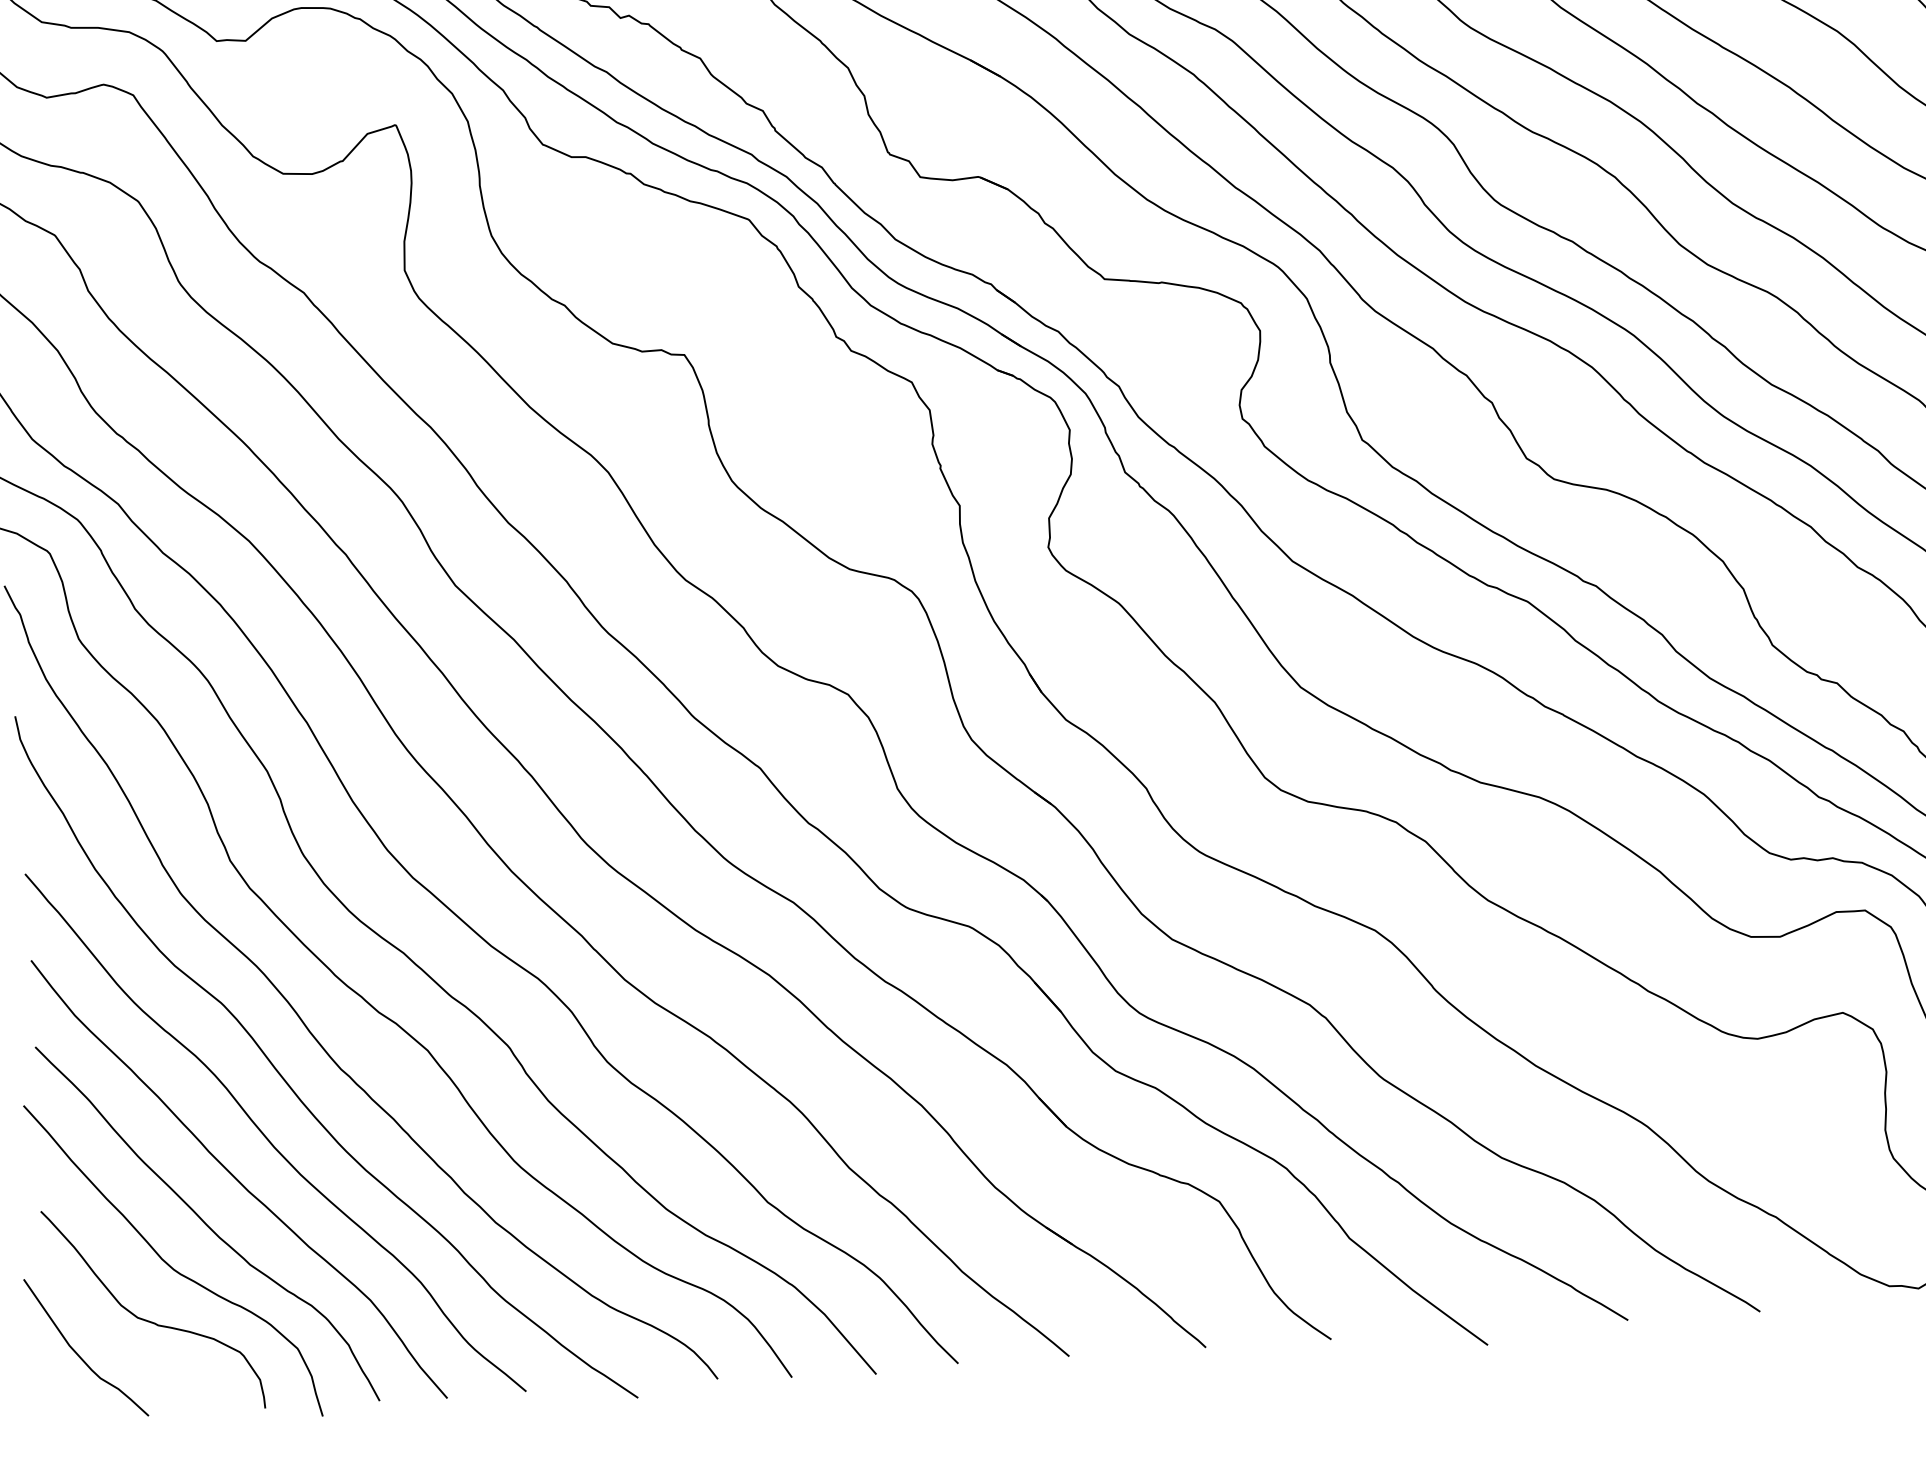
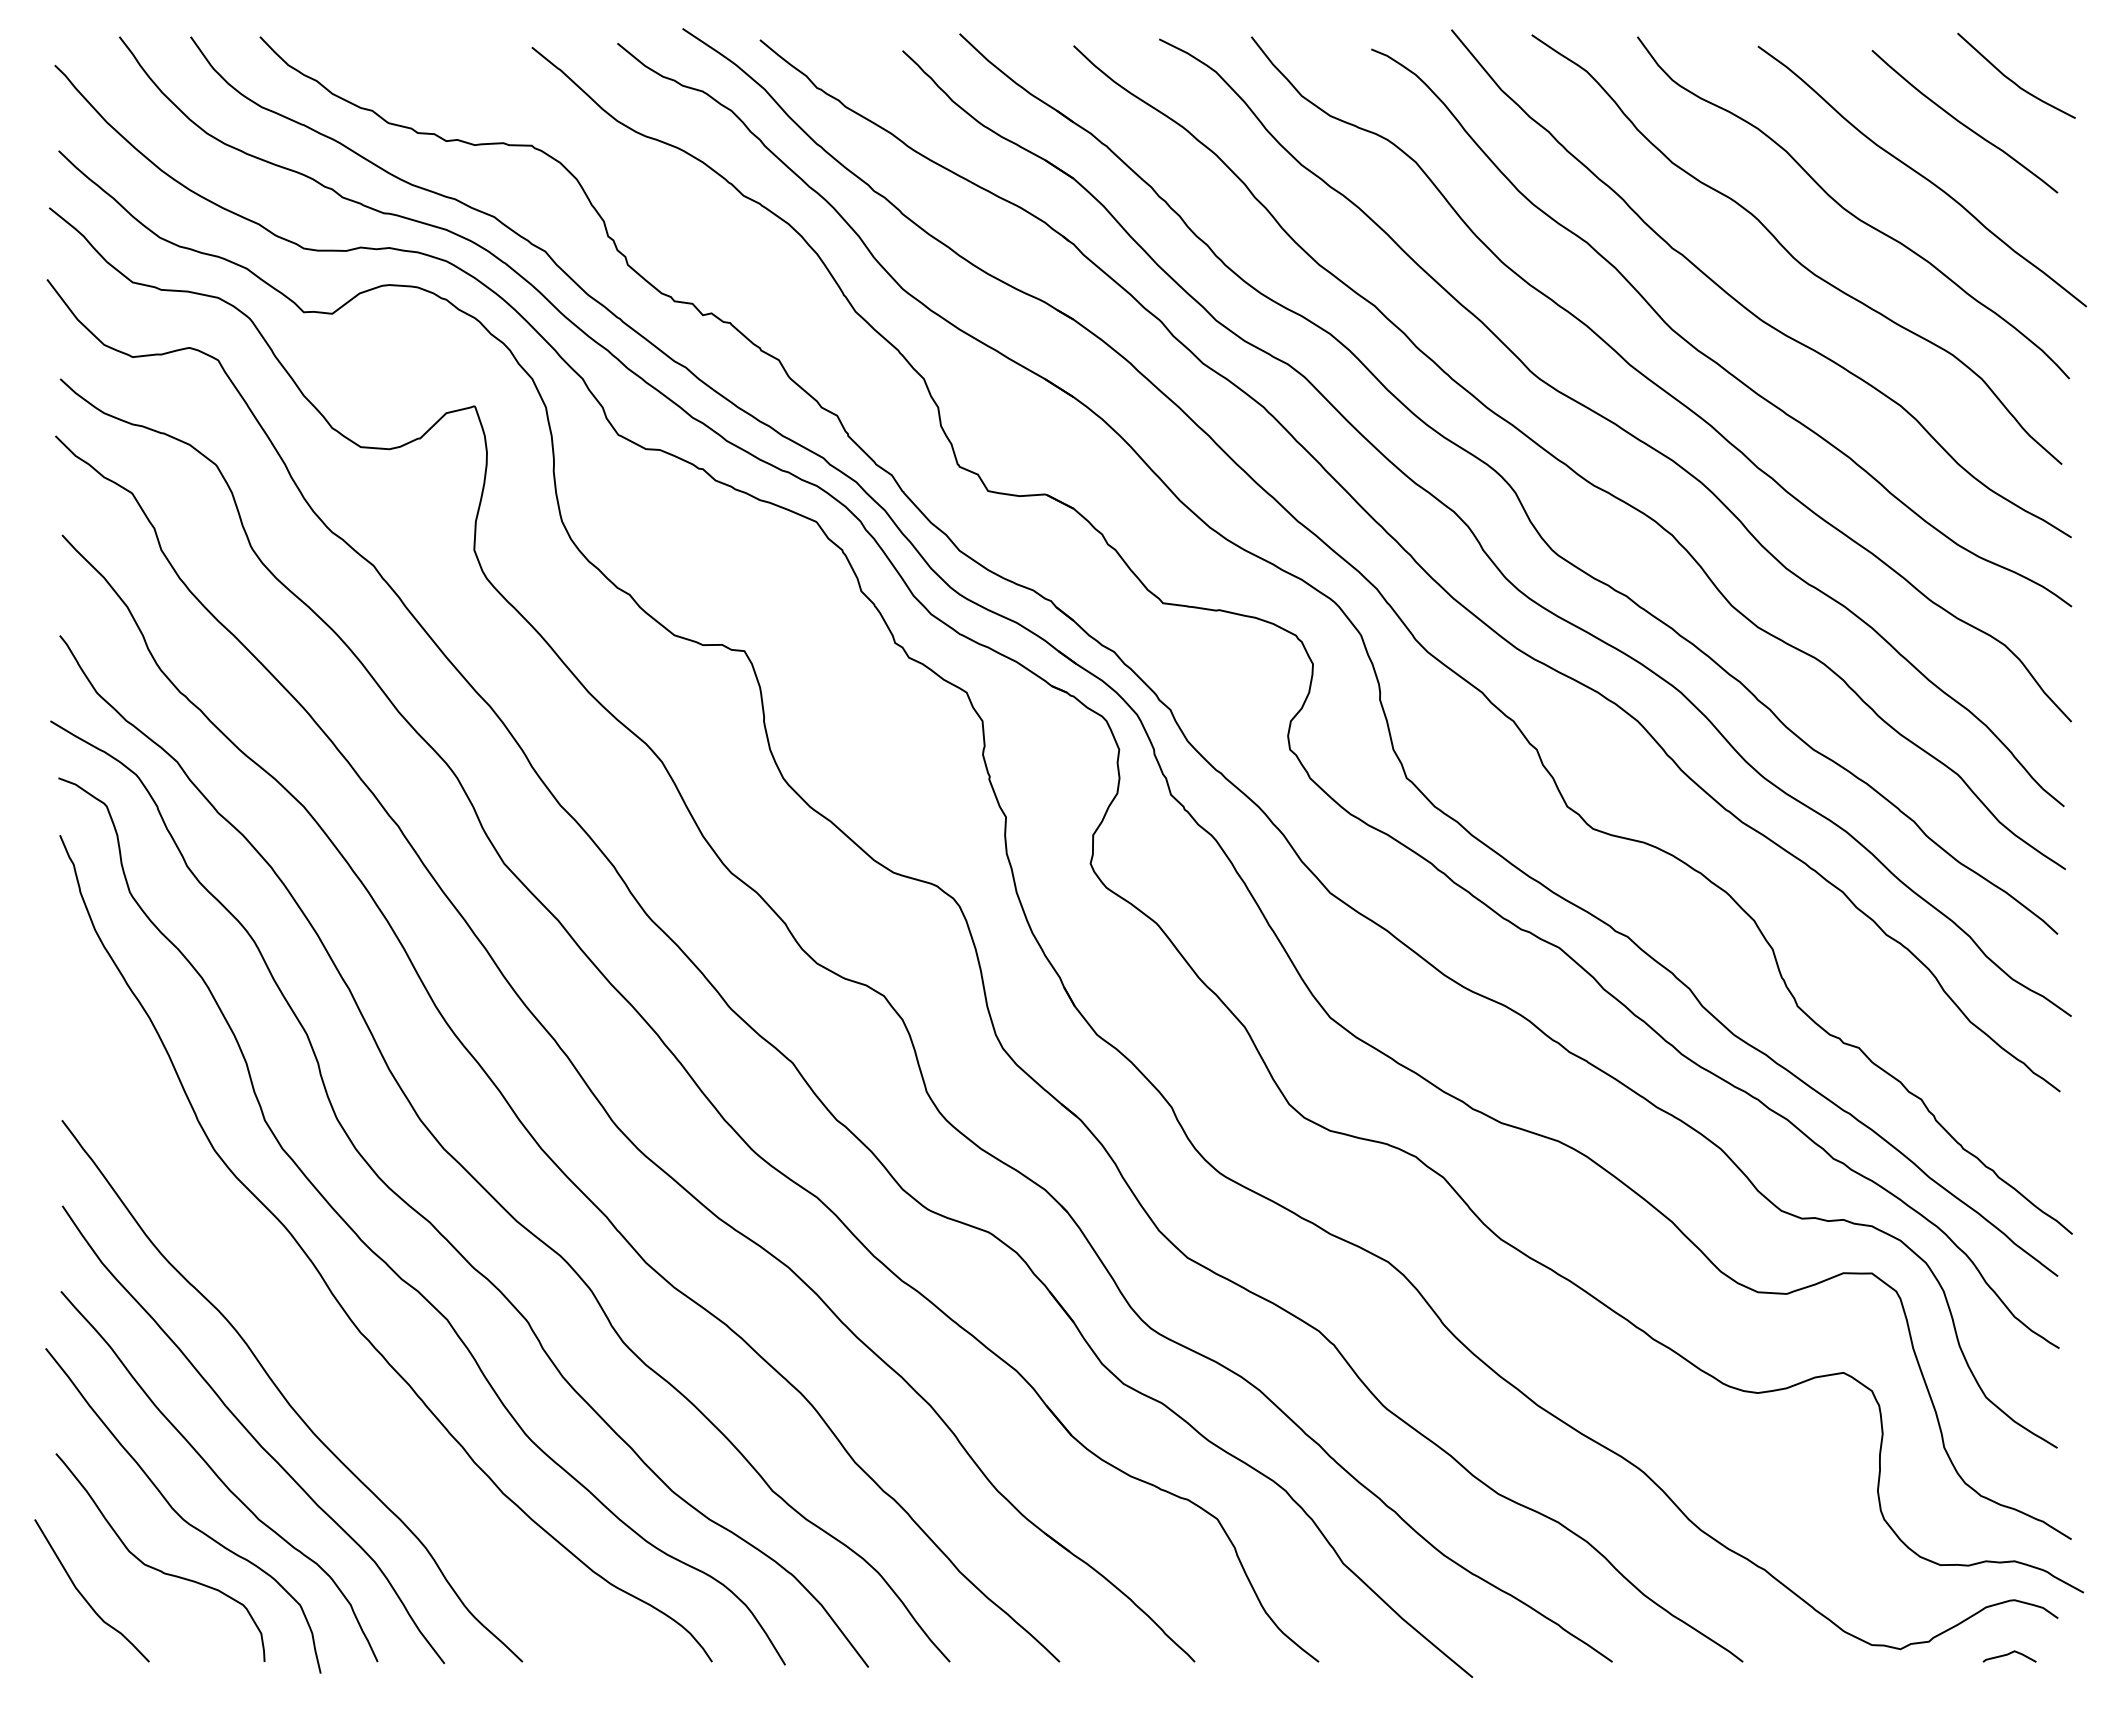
curve: (288, 1083) -> (308, 1343), removed

